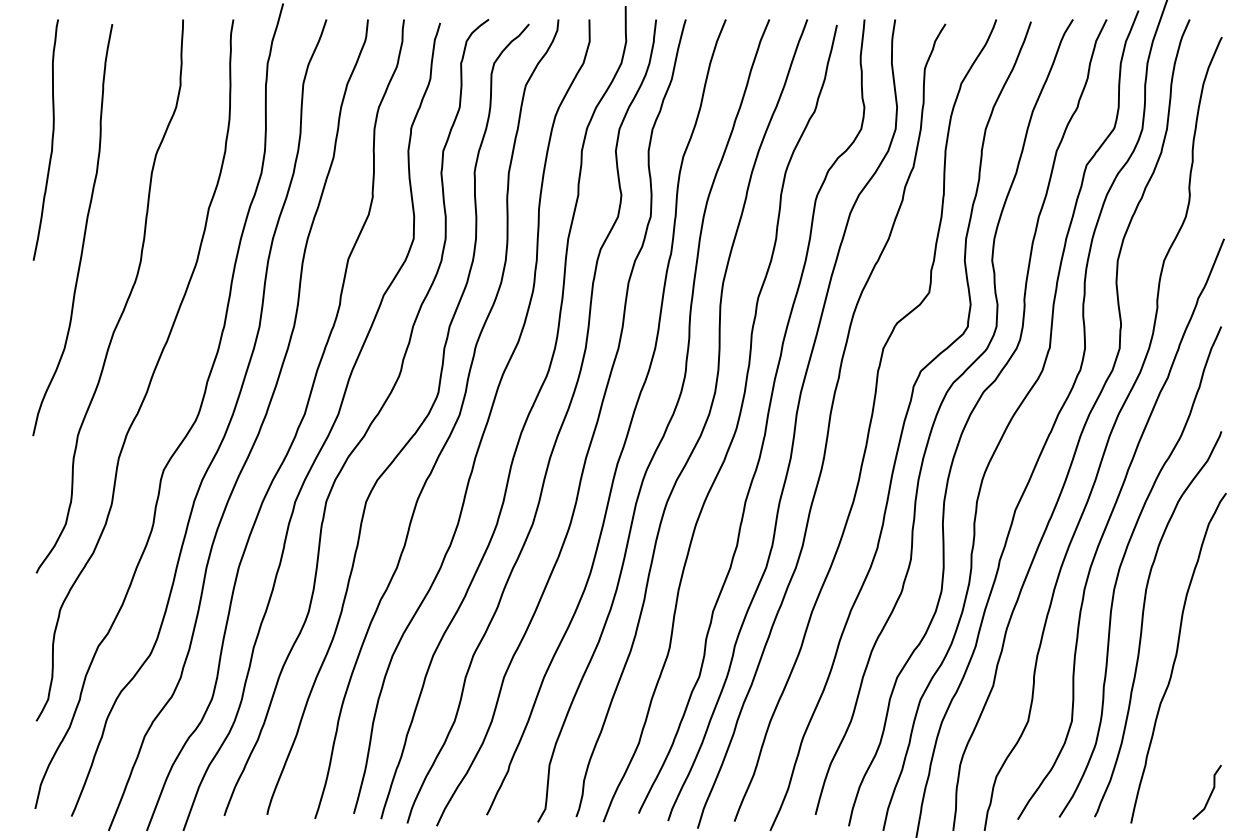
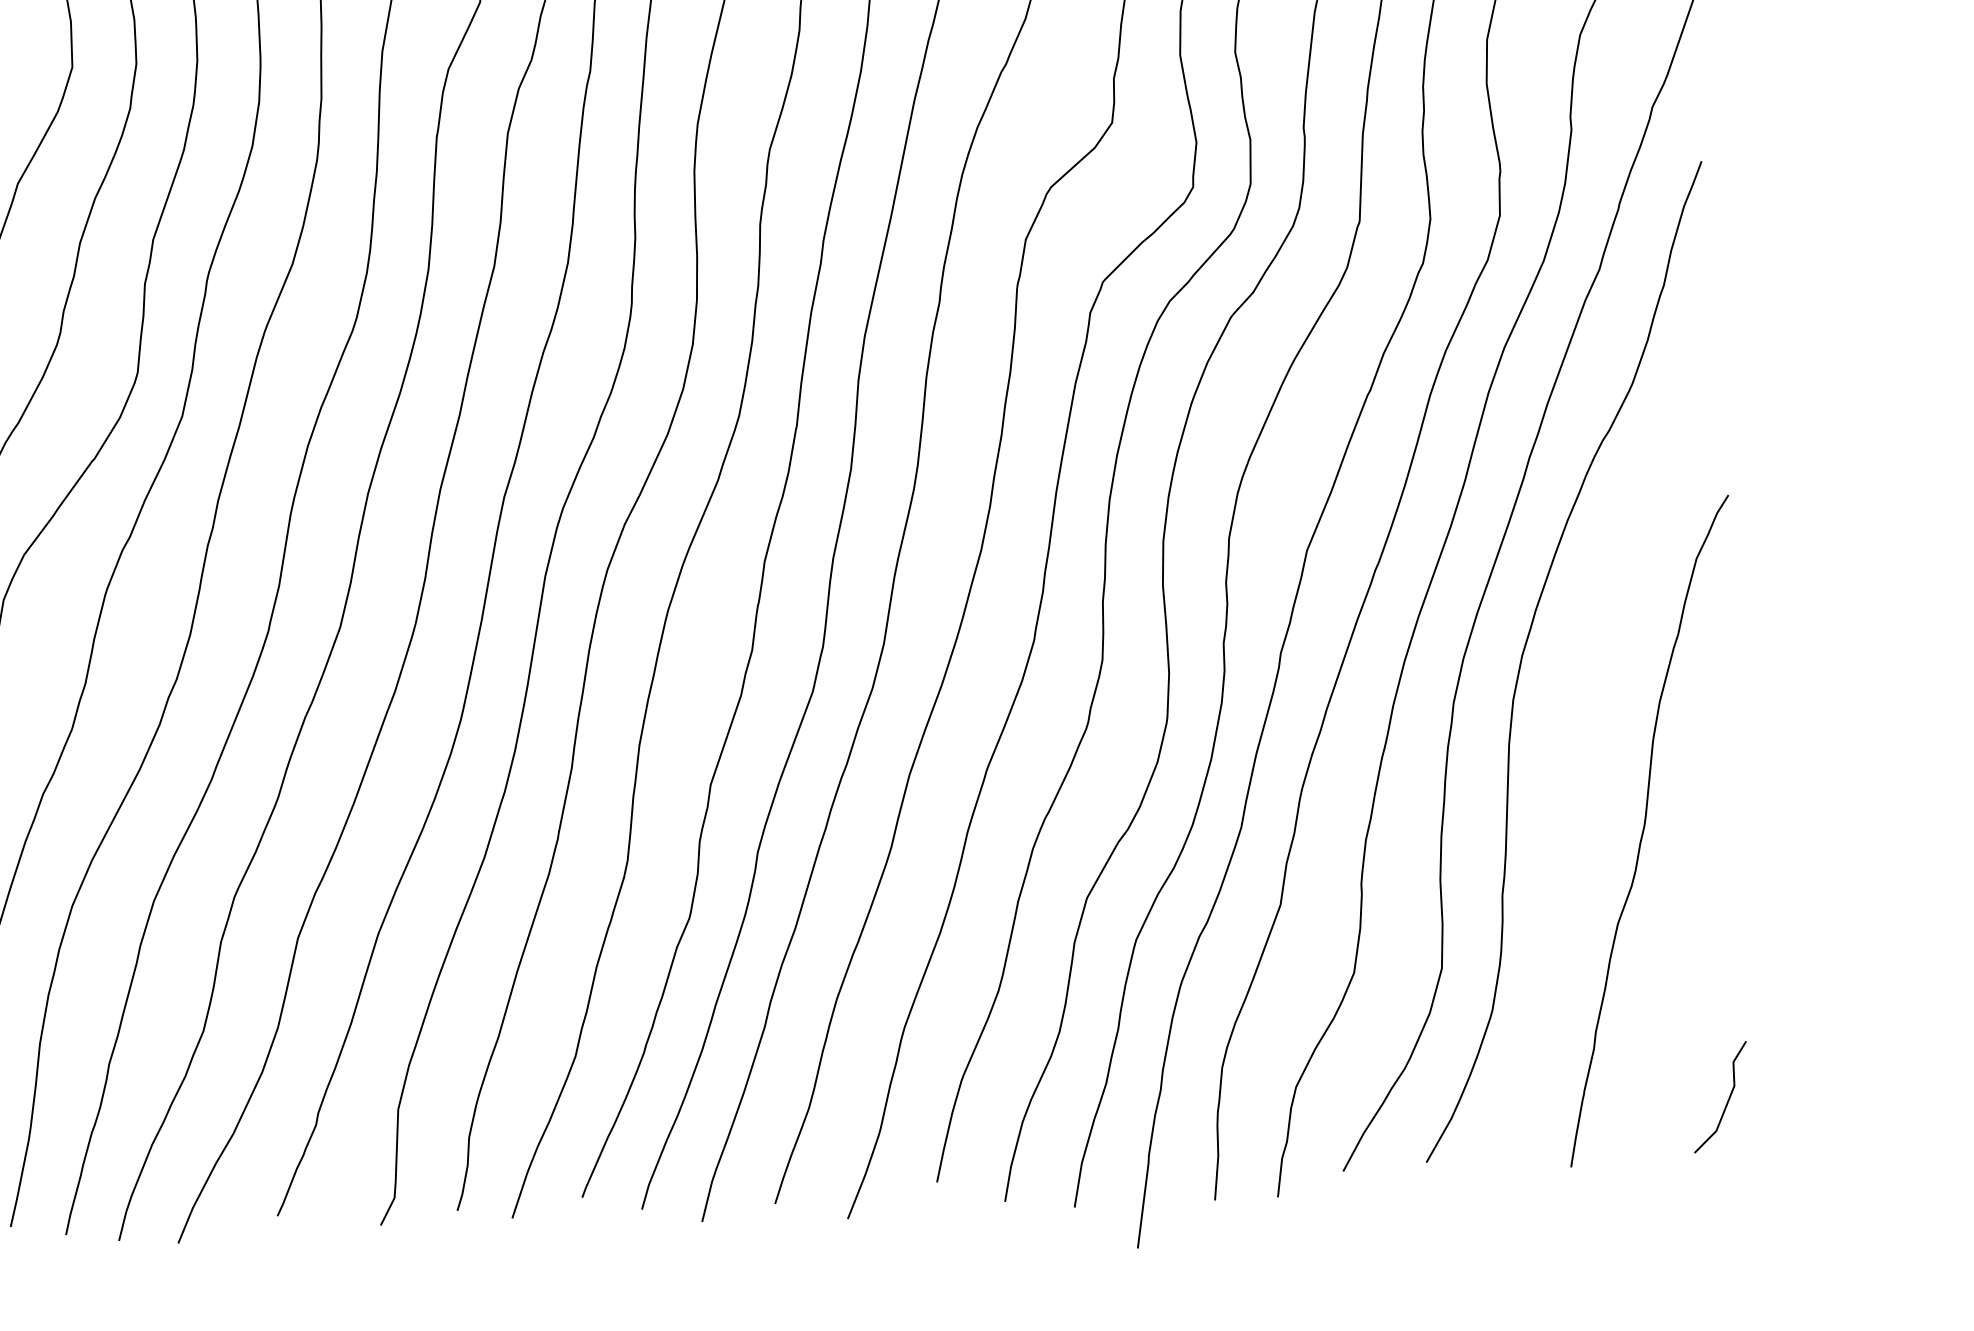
curve: (1143, 622) -> (1575, 762), removed

